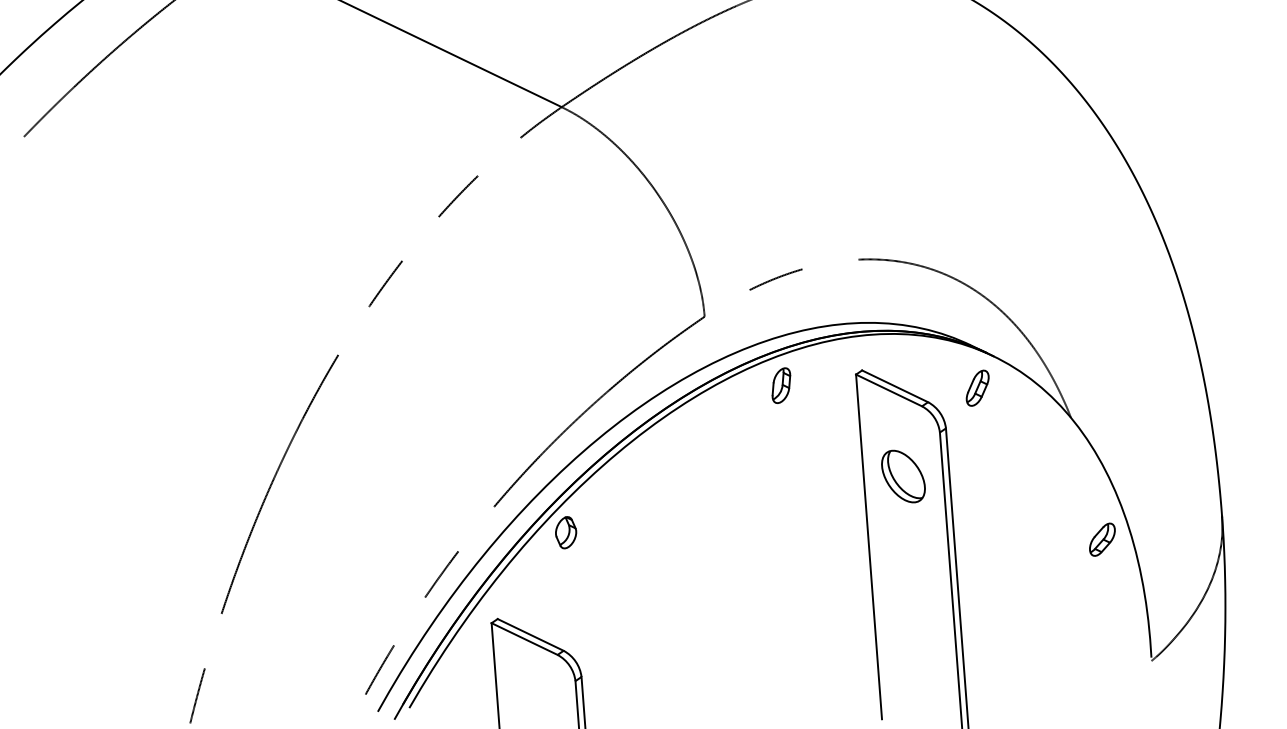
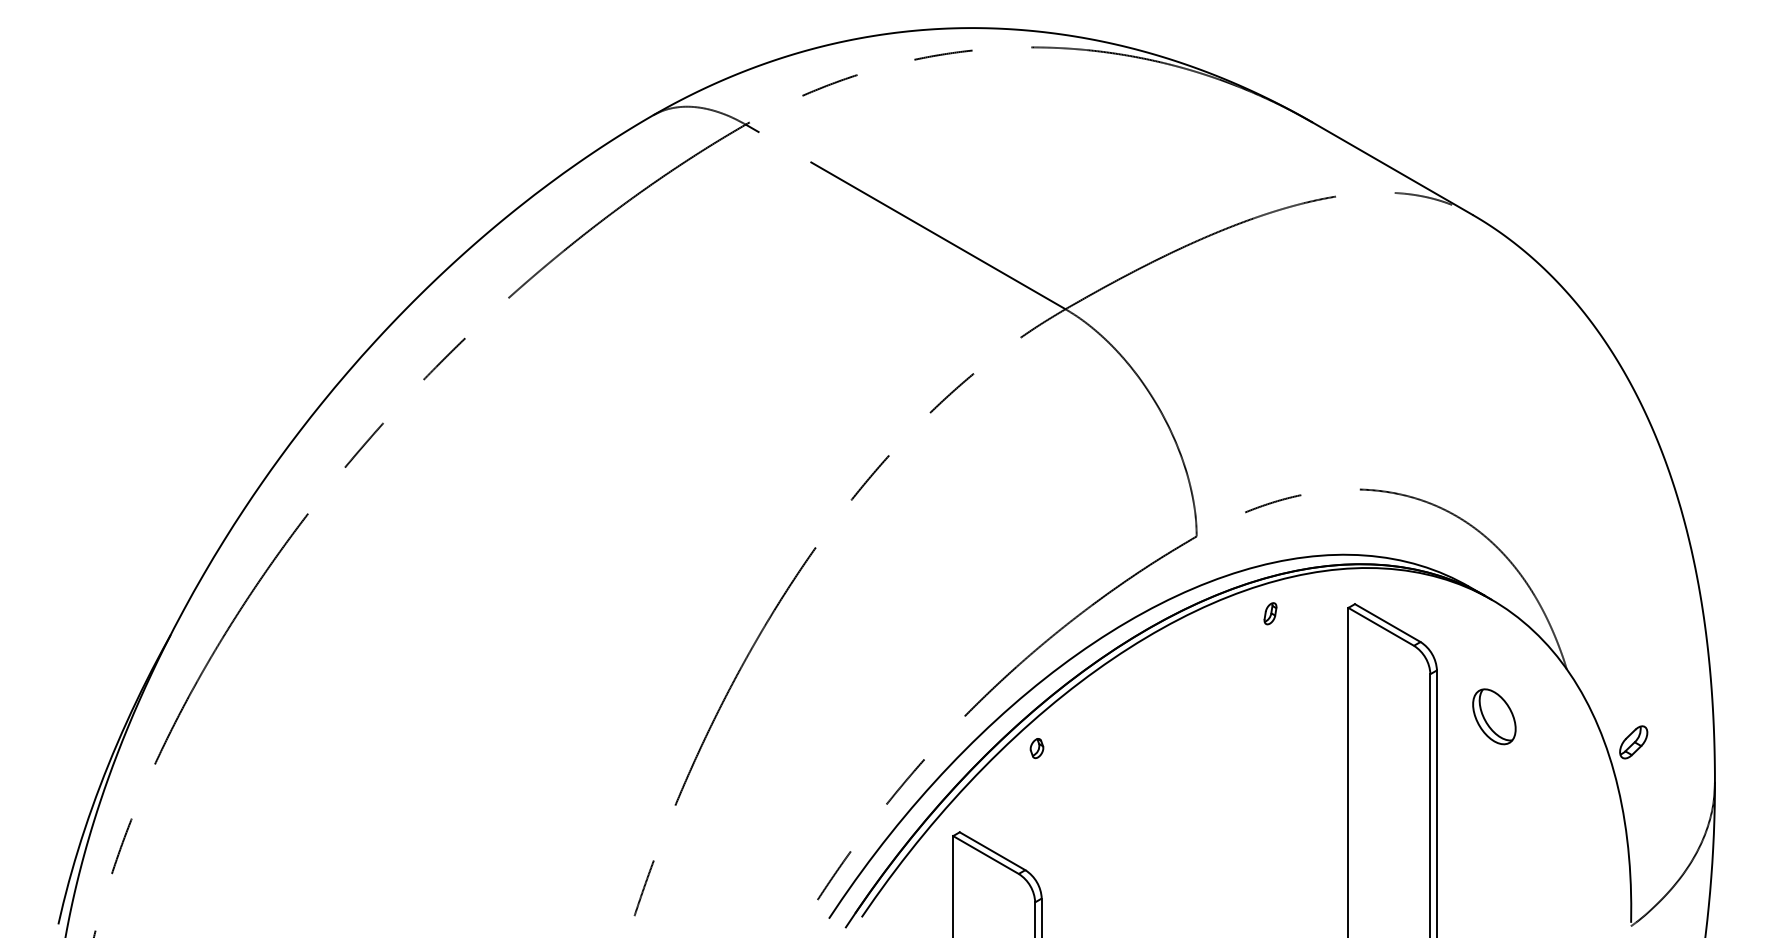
part: (781, 385) -> (1270, 613), size x0.6
part: (977, 388) -> (1472, 631), removed
part: (903, 476) -> (1494, 716), moved
part: (565, 532) -> (1036, 748), size x0.6
part: (1102, 539) -> (1633, 742), moved

